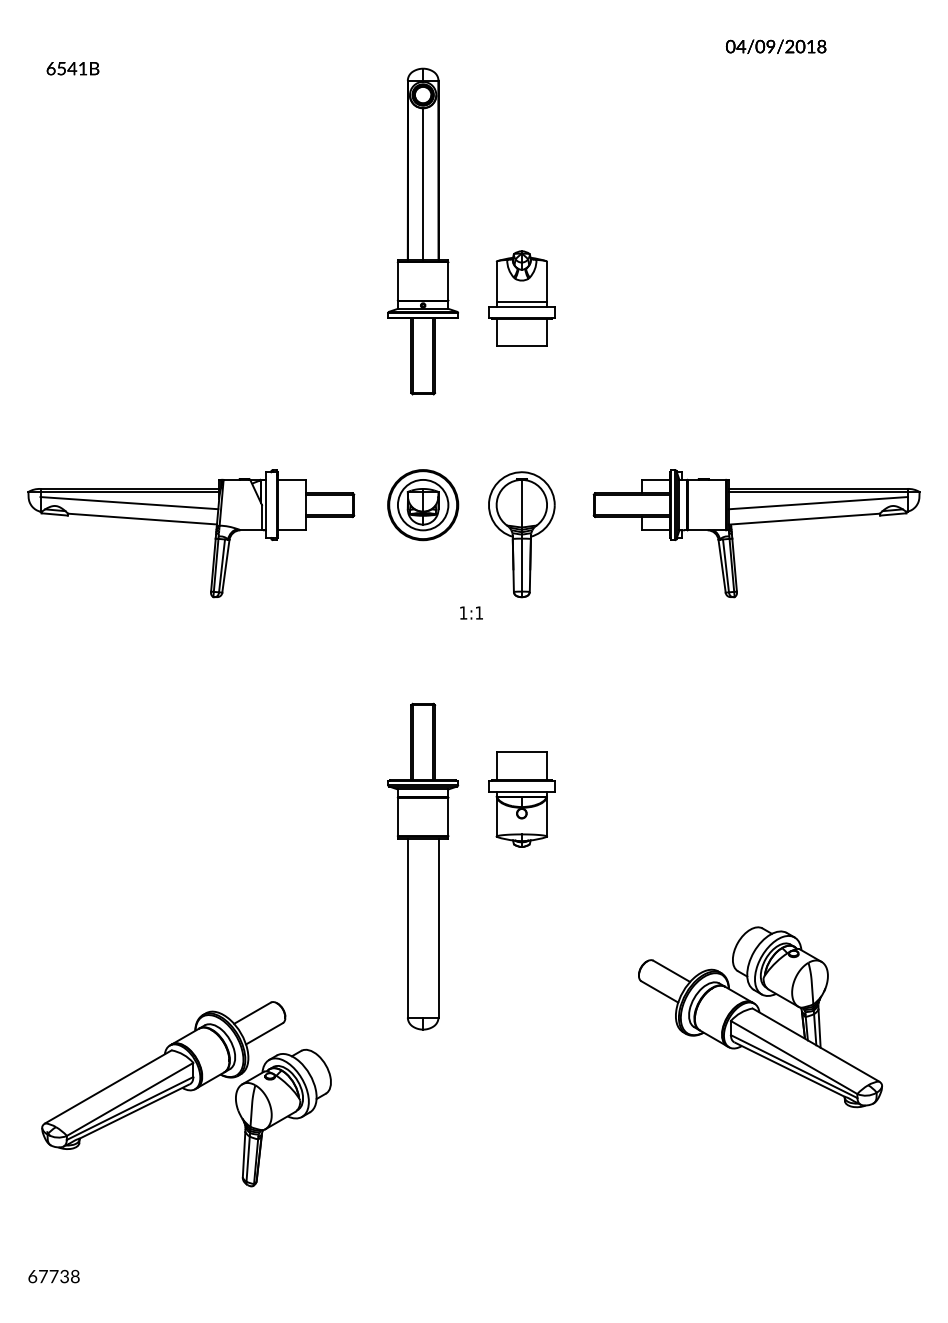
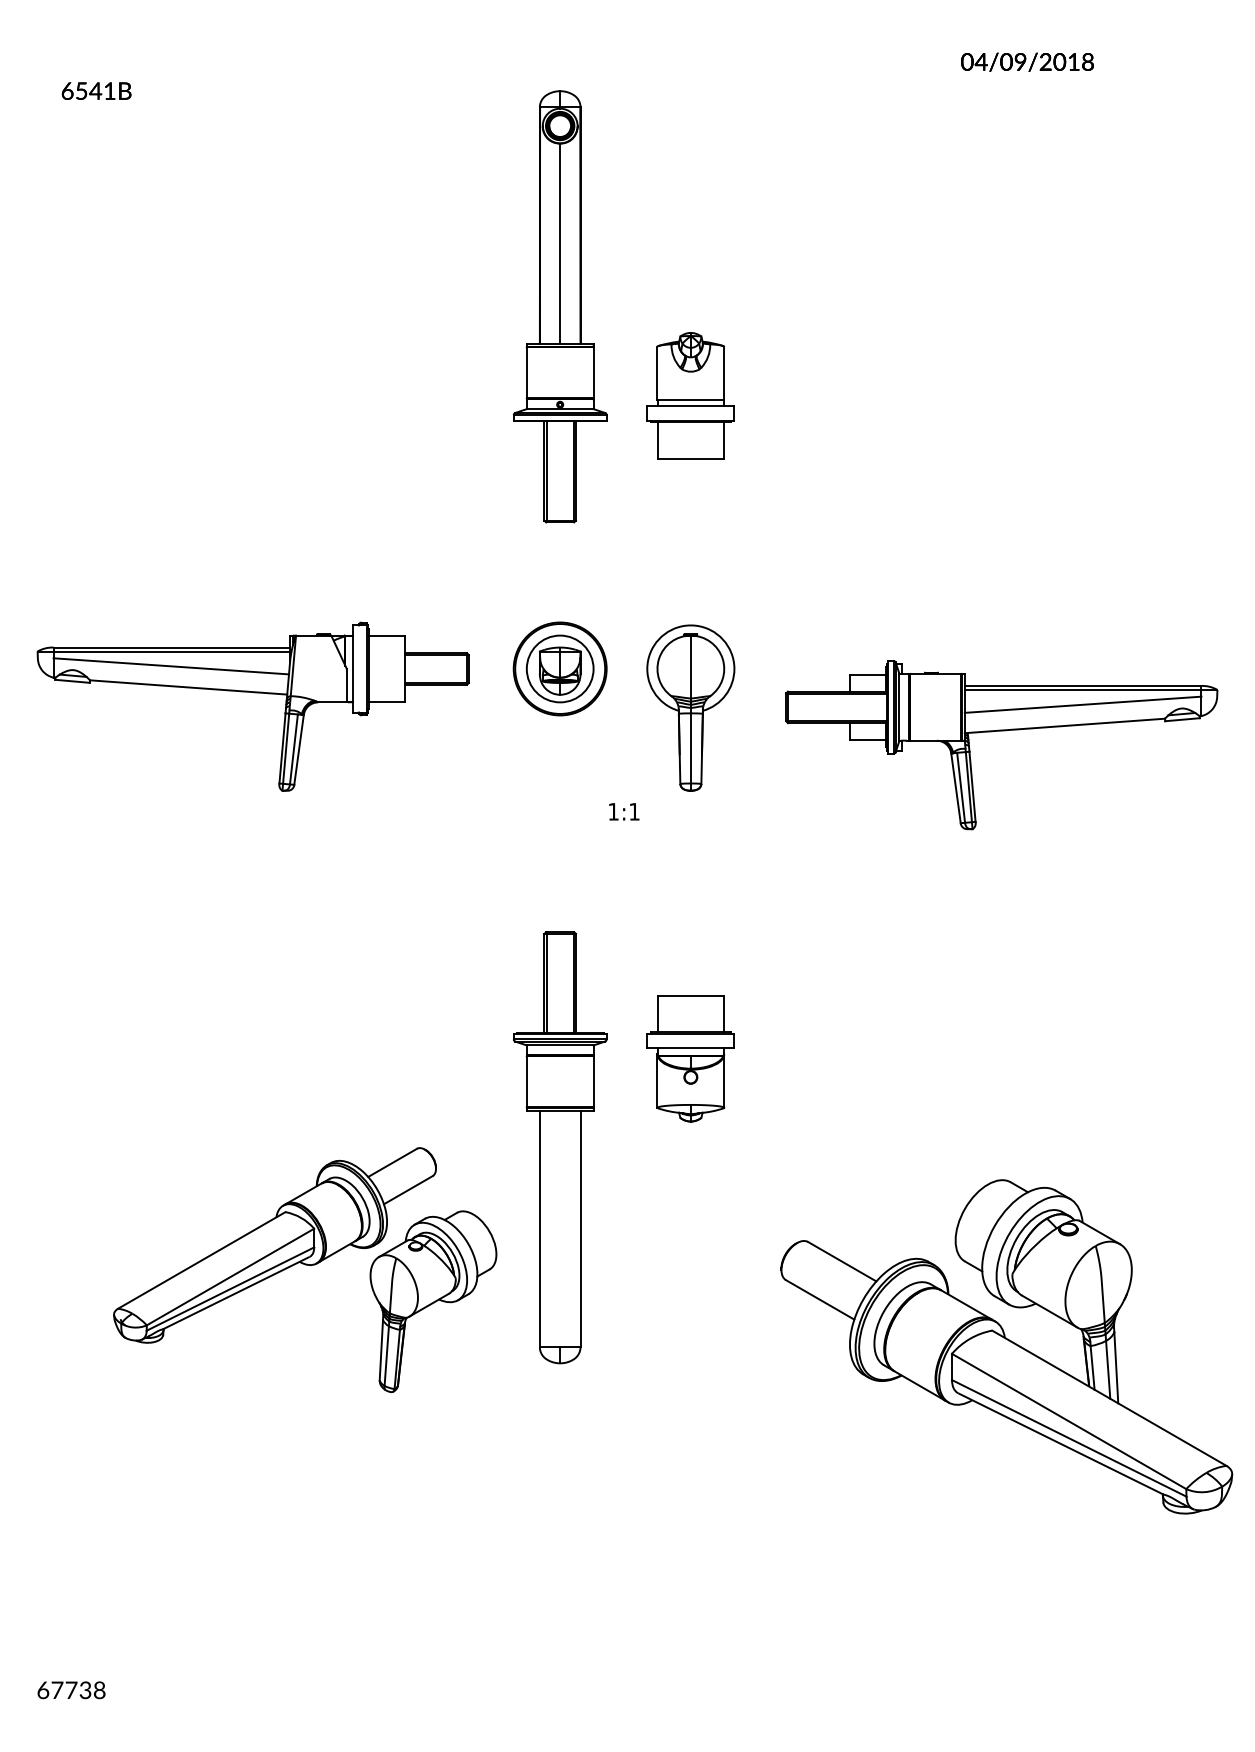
part: (756, 523) -> (1001, 731), moved
part: (760, 1017) -> (1006, 1347), size x1.4
part: (186, 1094) -> (305, 1270), moved

